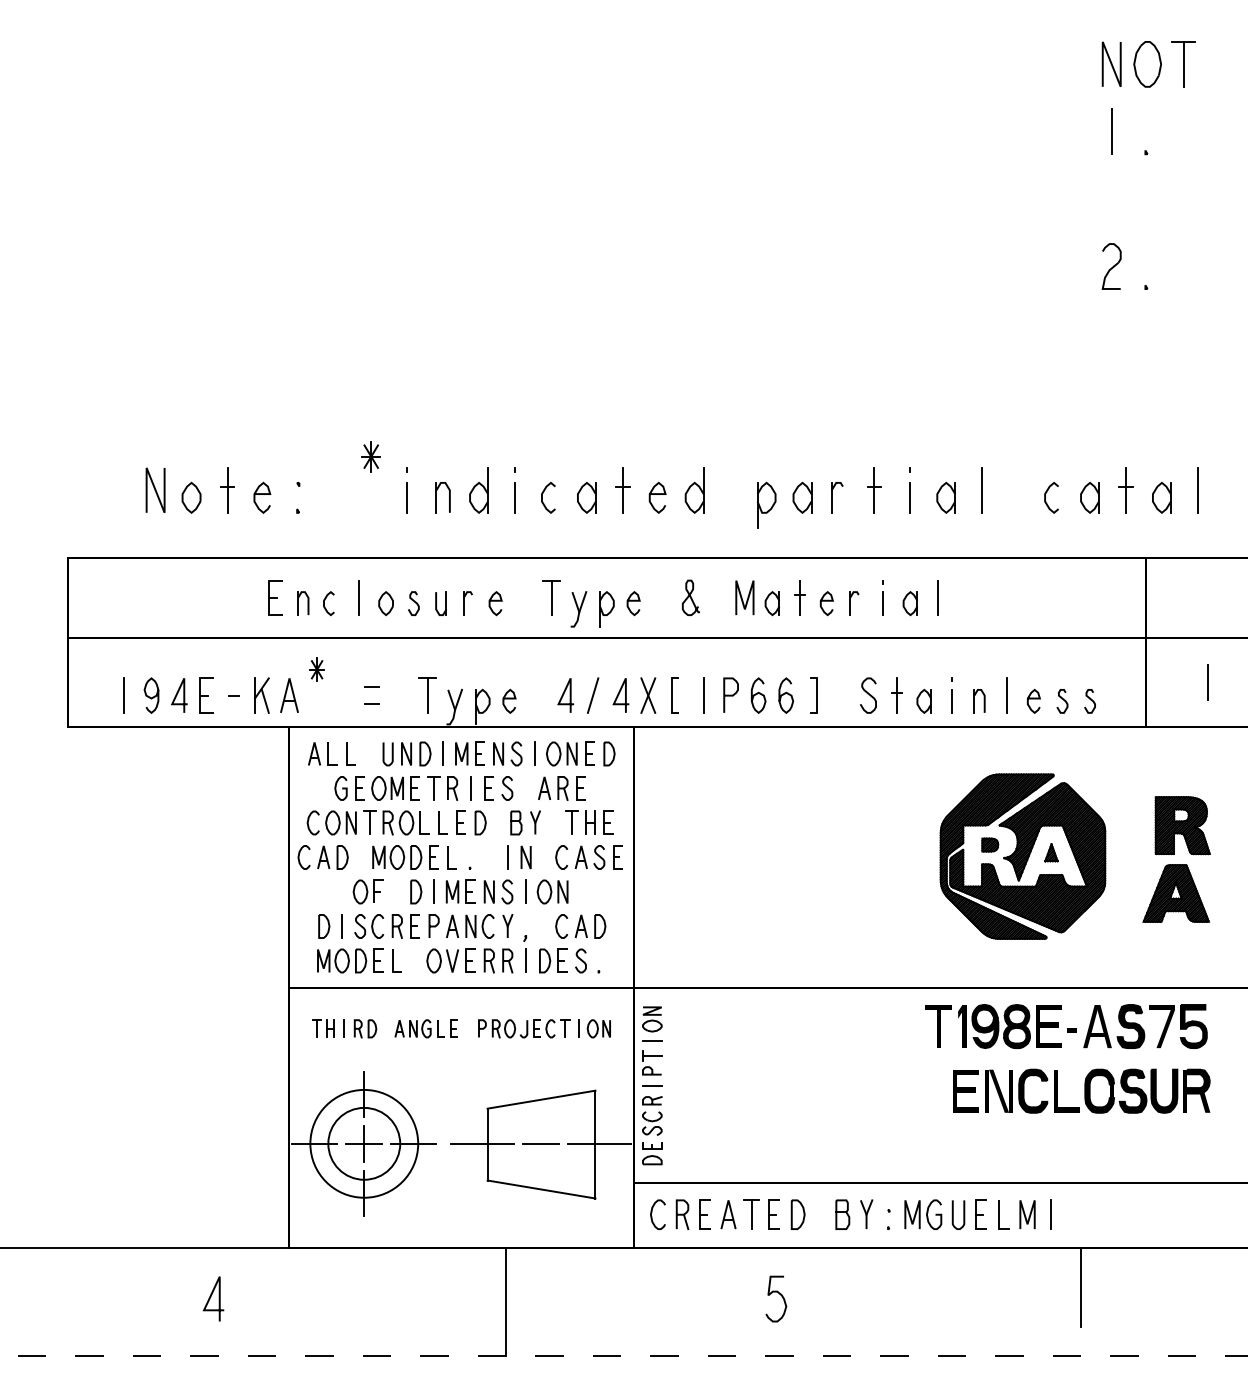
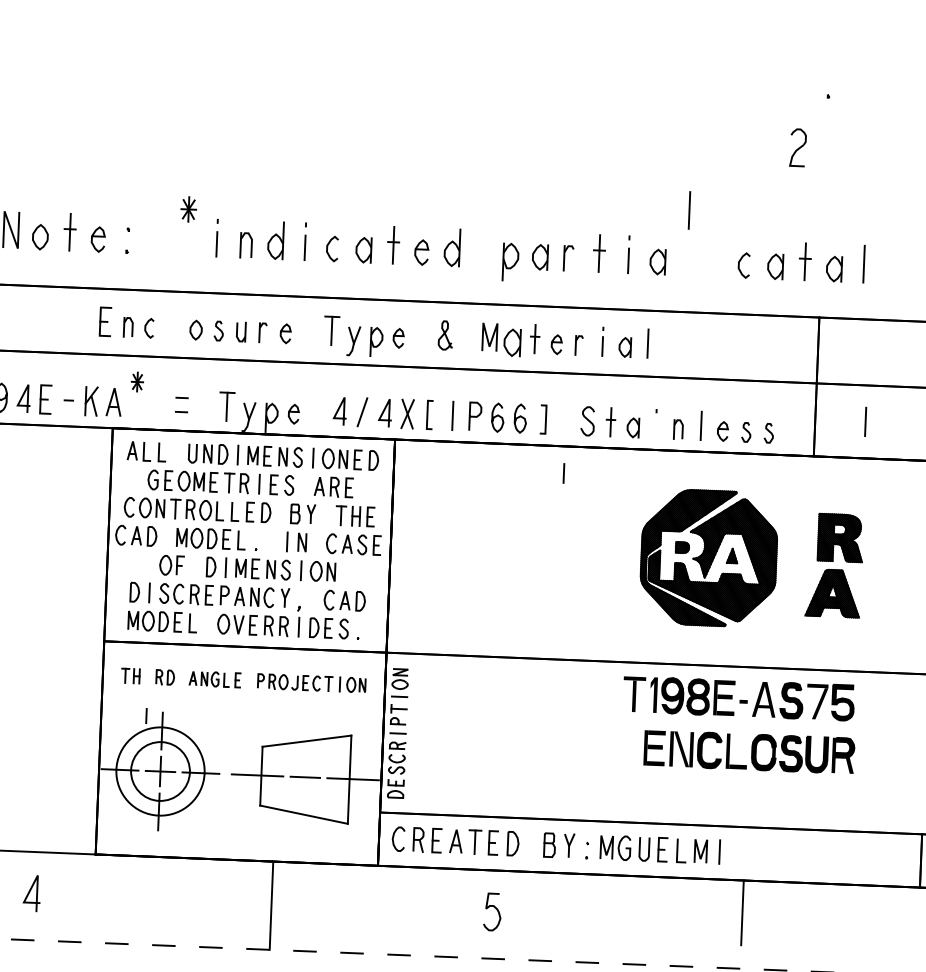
part: (1111, 266) -> (797, 147), moved
line: (981, 490) -> (688, 210), moved
line: (358, 597) -> (173, 324), removed
part: (771, 603) -> (511, 342), size x1.4
line: (951, 701) -> (563, 473), moved
line: (343, 1028) -> (145, 715), moved

